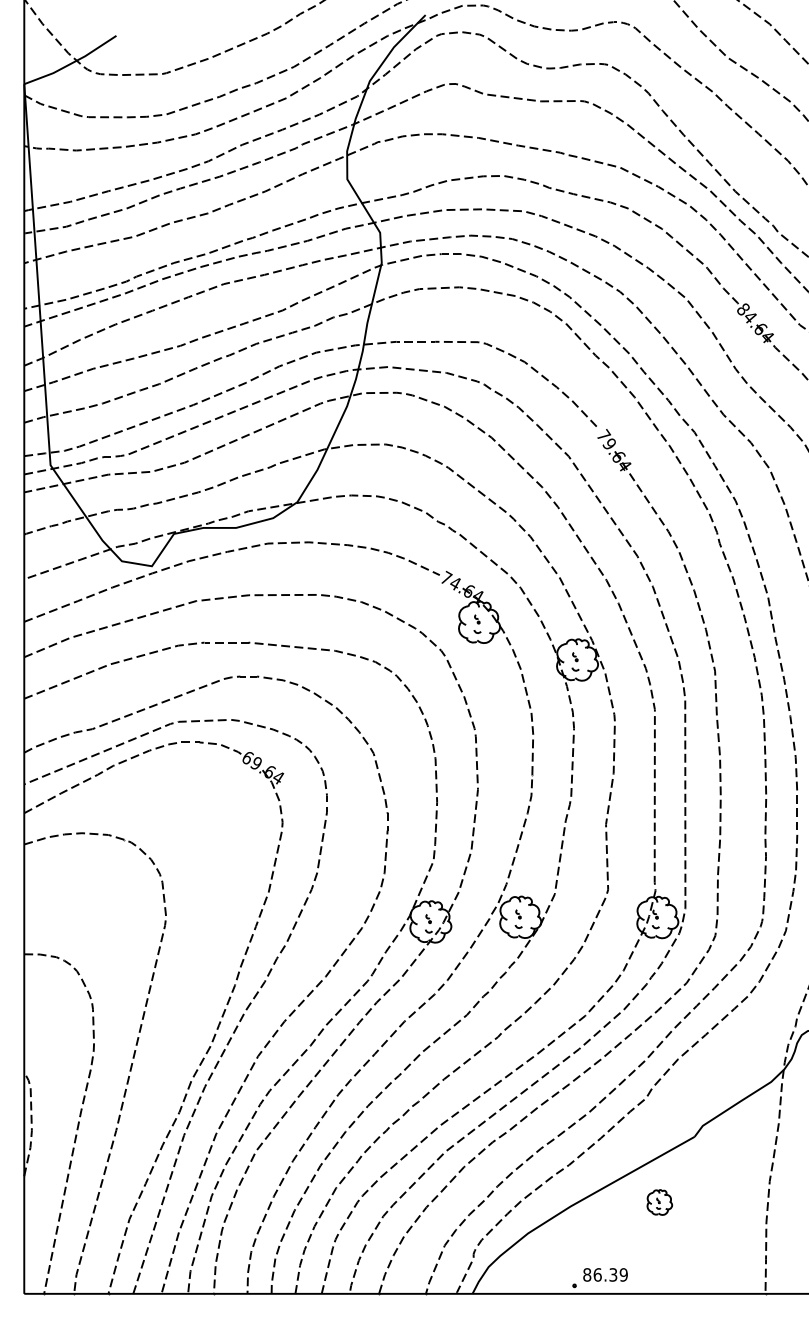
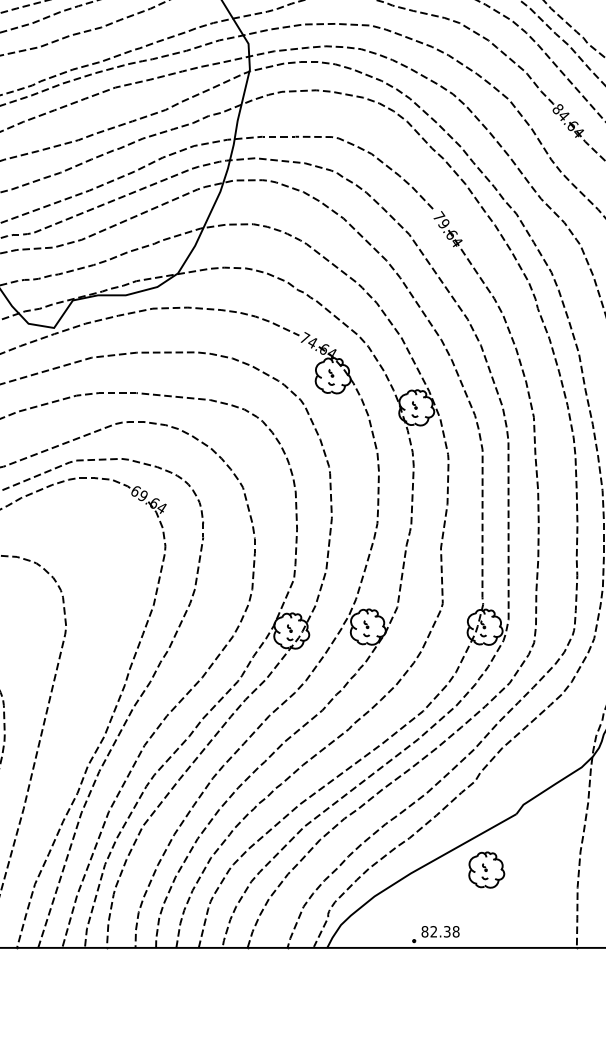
part: (659, 1202) -> (486, 870), size x1.67
text: (610, 1274) -> (444, 931), 86.39 -> 82.38

